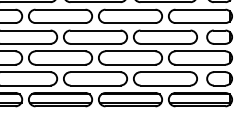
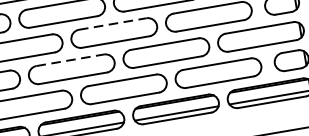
line: (95, 30) -> (112, 23), solid -> dashed
line: (60, 51) -> (70, 60), solid -> dashed

